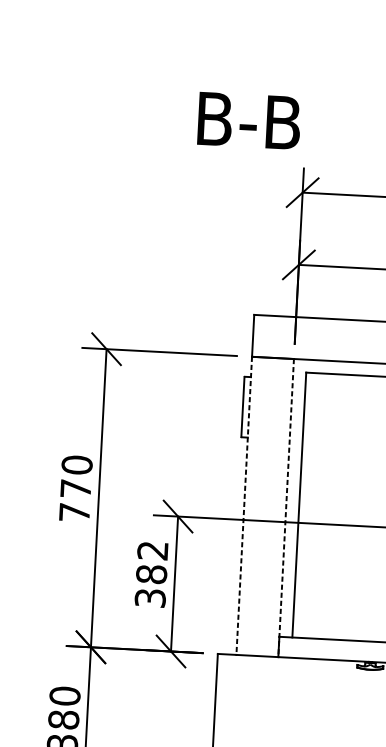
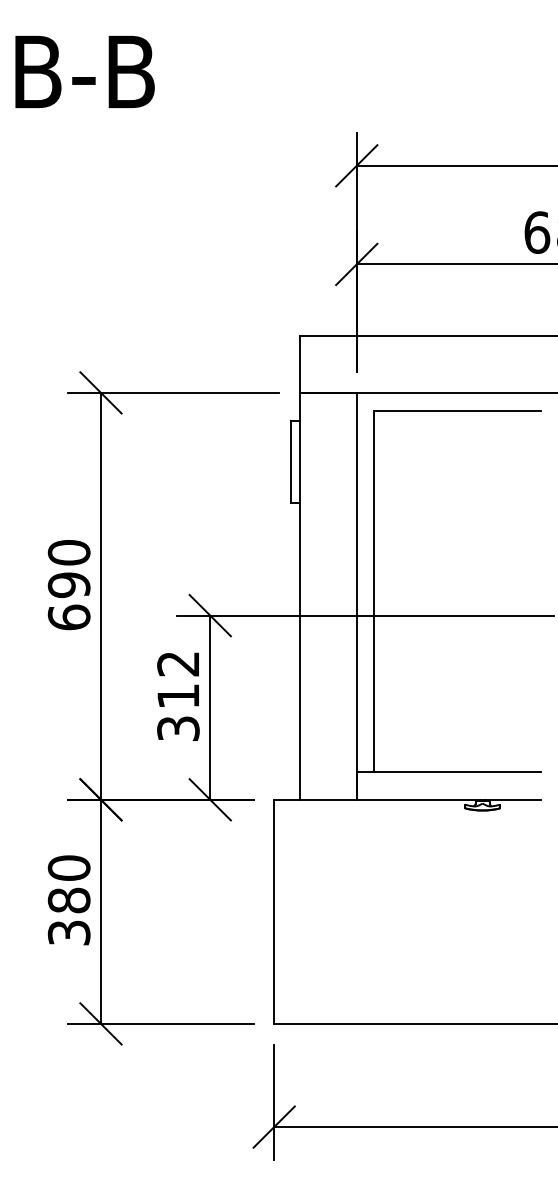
text: (248, 120) -> (84, 71), moved
text: (74, 500) -> (68, 601), 770 -> 690
line: (244, 505) -> (299, 596), dashed -> solid
line: (285, 508) -> (356, 596), dashed -> solid
text: (151, 573) -> (178, 695), 382 -> 312

